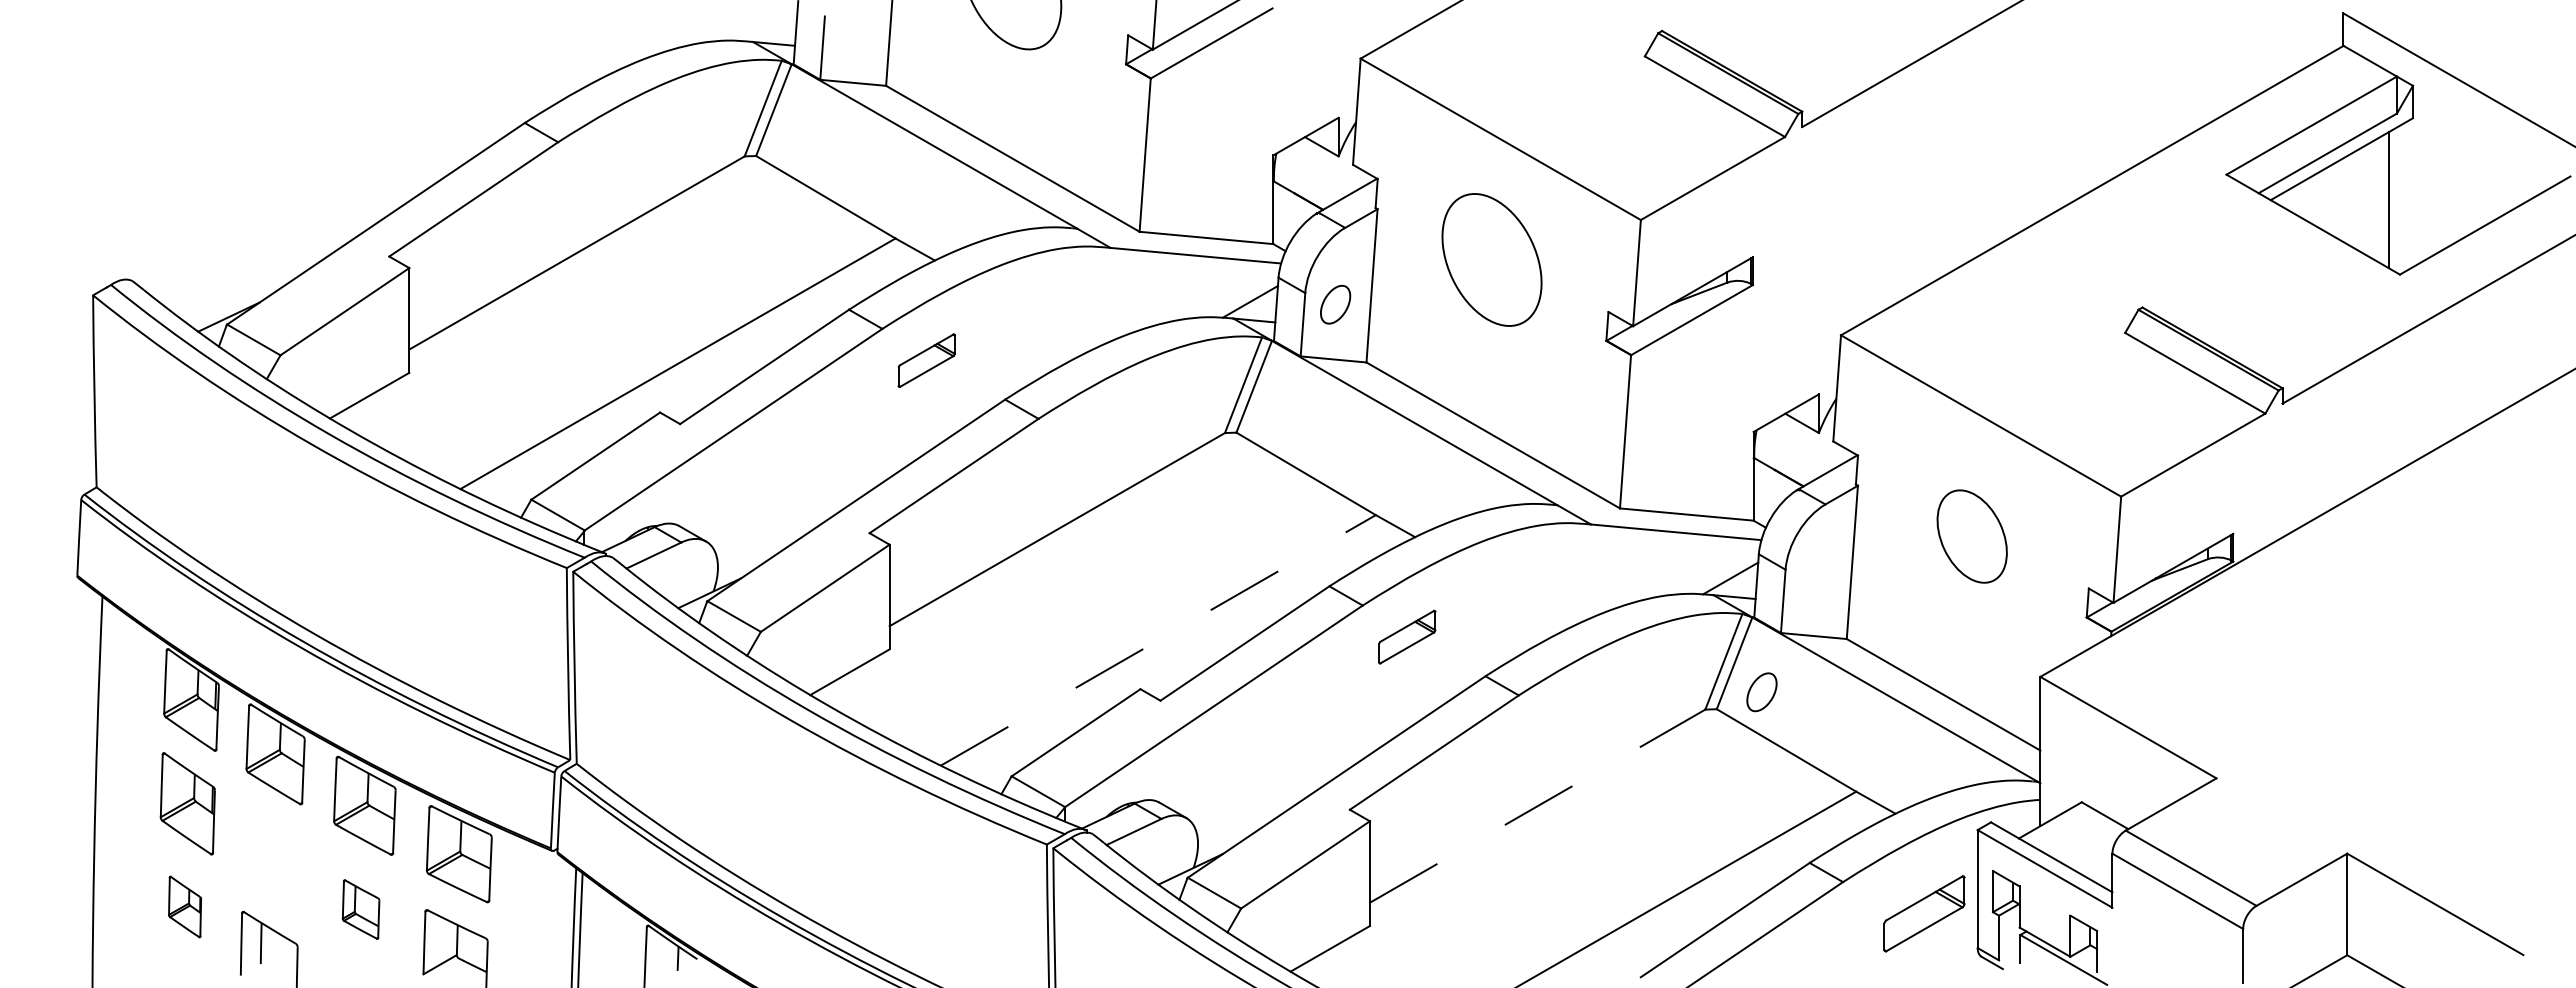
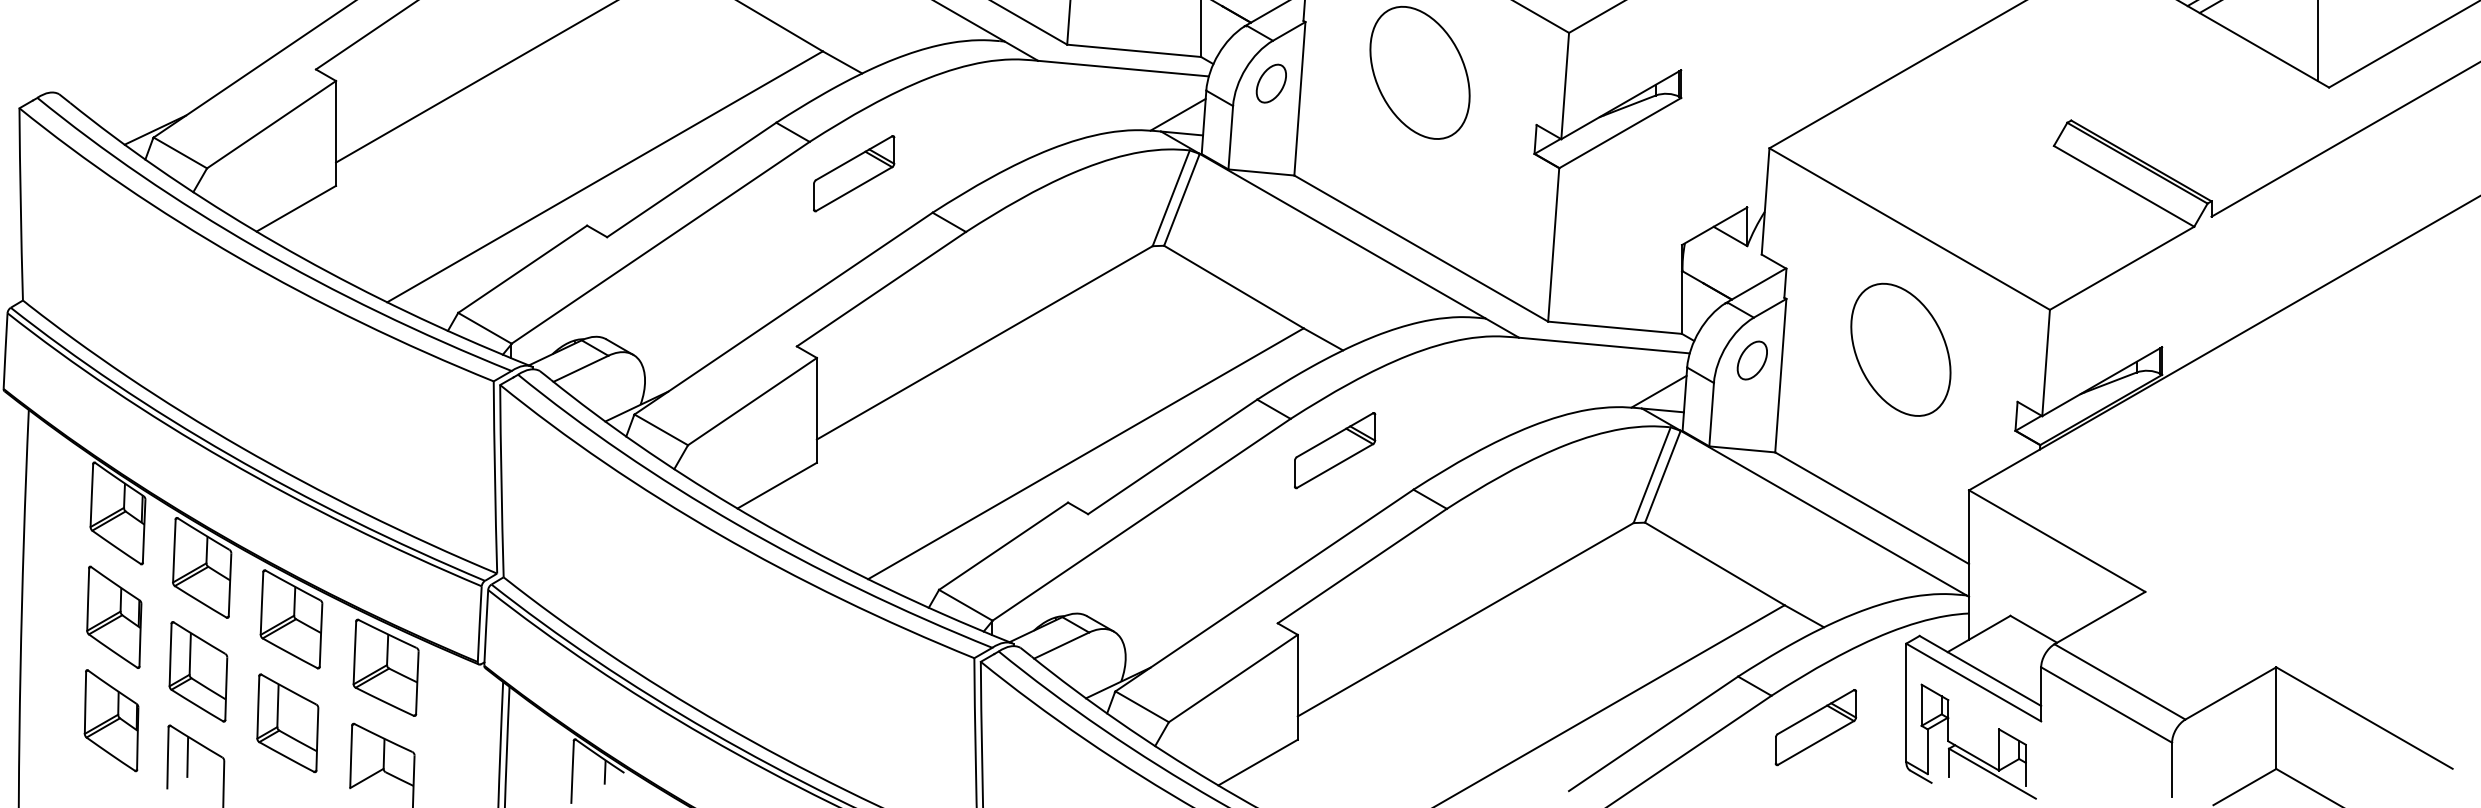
part: (1335, 304) -> (1271, 83), moved
part: (926, 360) -> (853, 173), size x1.43
part: (1971, 536) -> (1900, 349), size x1.43
part: (1407, 636) -> (1335, 449), size x1.43
line: (1158, 640) -> (1086, 453), dashed -> solid
part: (1761, 692) -> (1751, 360), moved
line: (1537, 806) -> (1465, 620), dashed -> solid
part: (271, 857) -> (198, 671), added
part: (184, 906) -> (110, 720), size x1.67
part: (360, 909) -> (287, 723), size x1.67
part: (1924, 913) -> (1815, 727), moved

